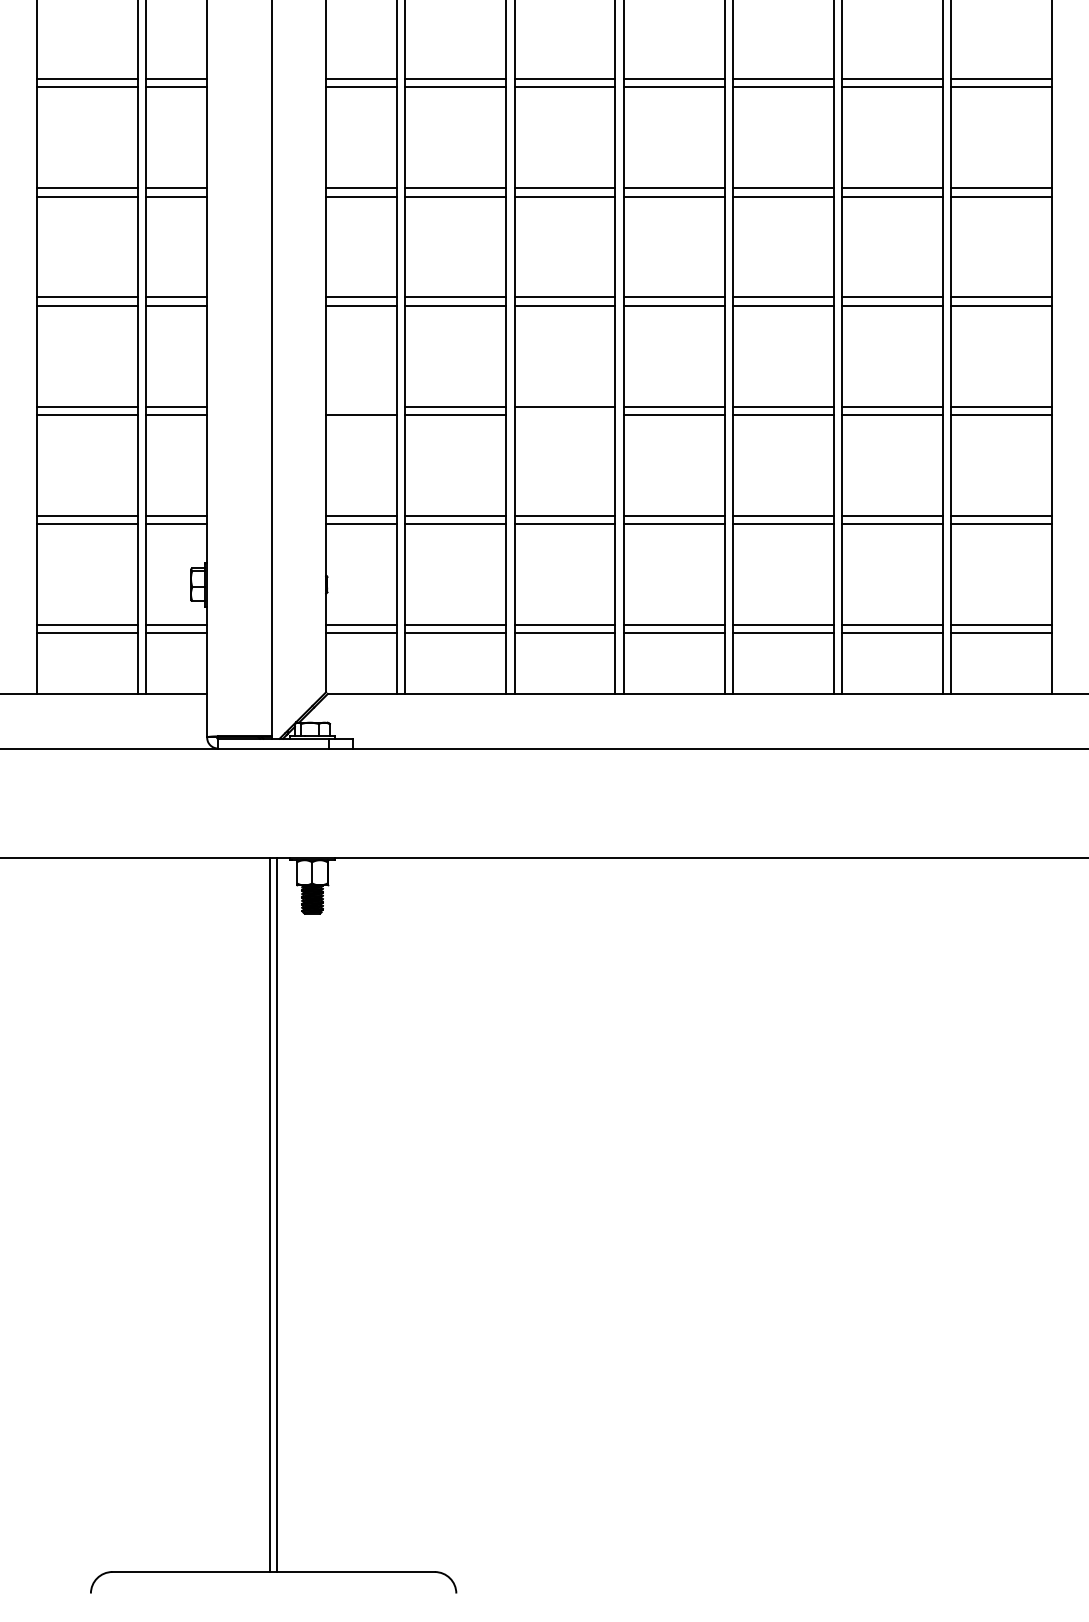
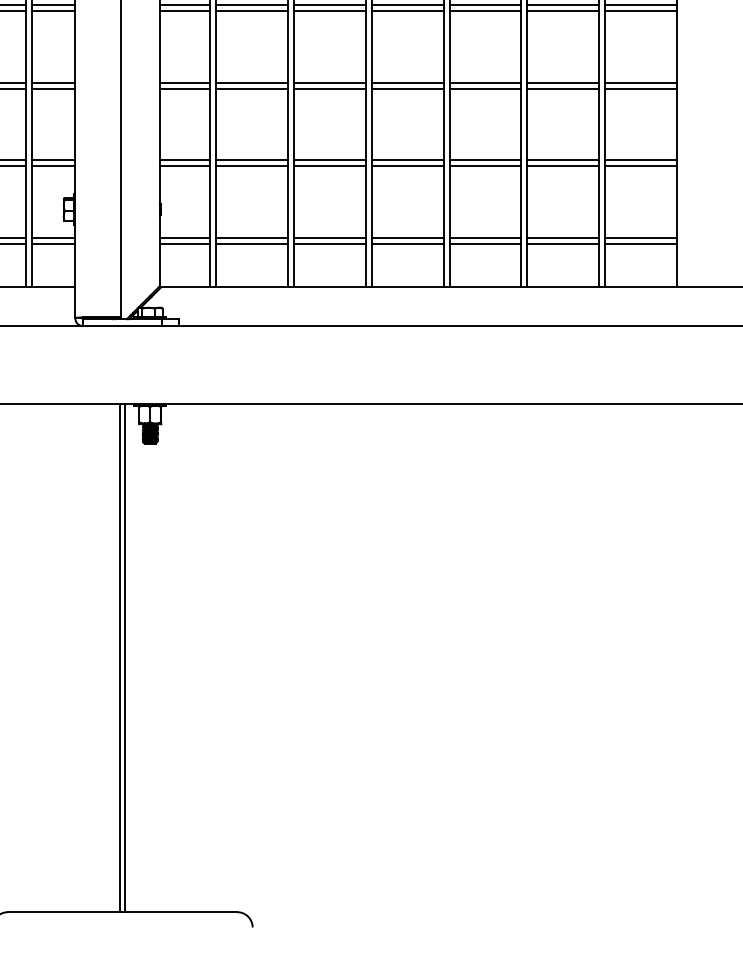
line: (361, 406) -> (185, 82), added
line: (564, 415) -> (329, 89), added

